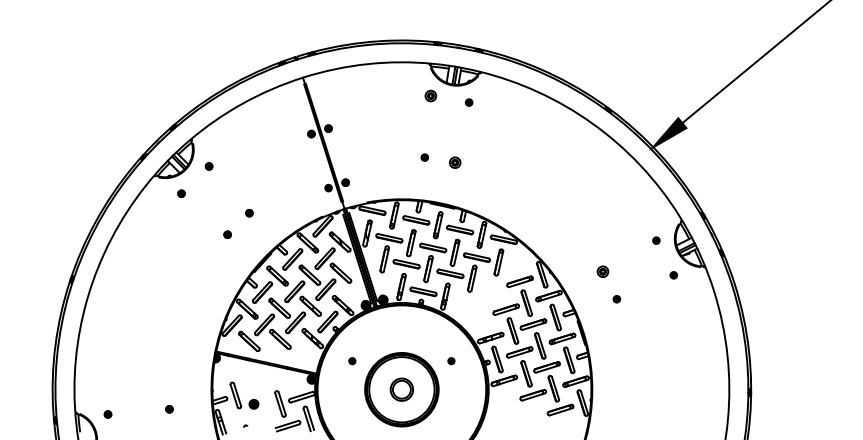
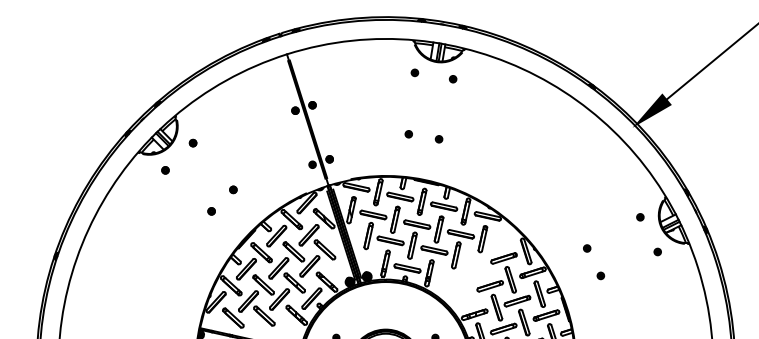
part: (430, 96) -> (414, 73), size x0.62
part: (454, 162) -> (438, 139), size x0.62
part: (603, 271) -> (587, 248), size x0.62

